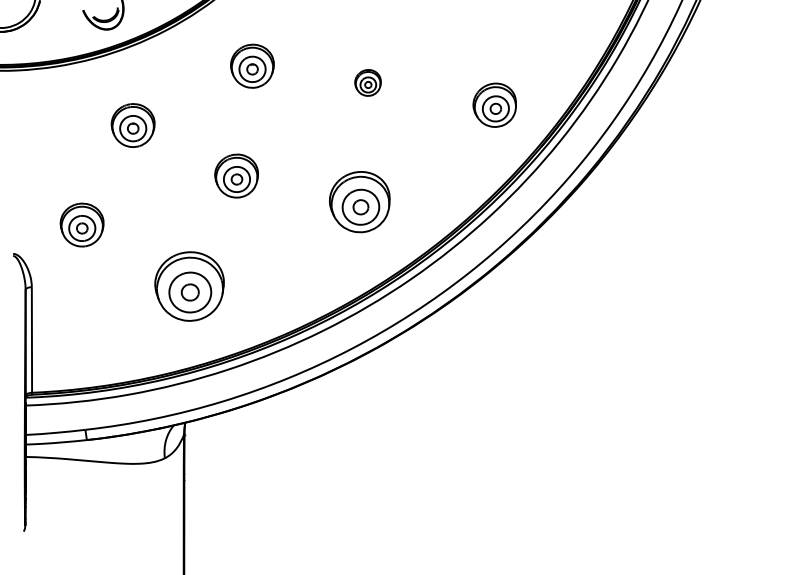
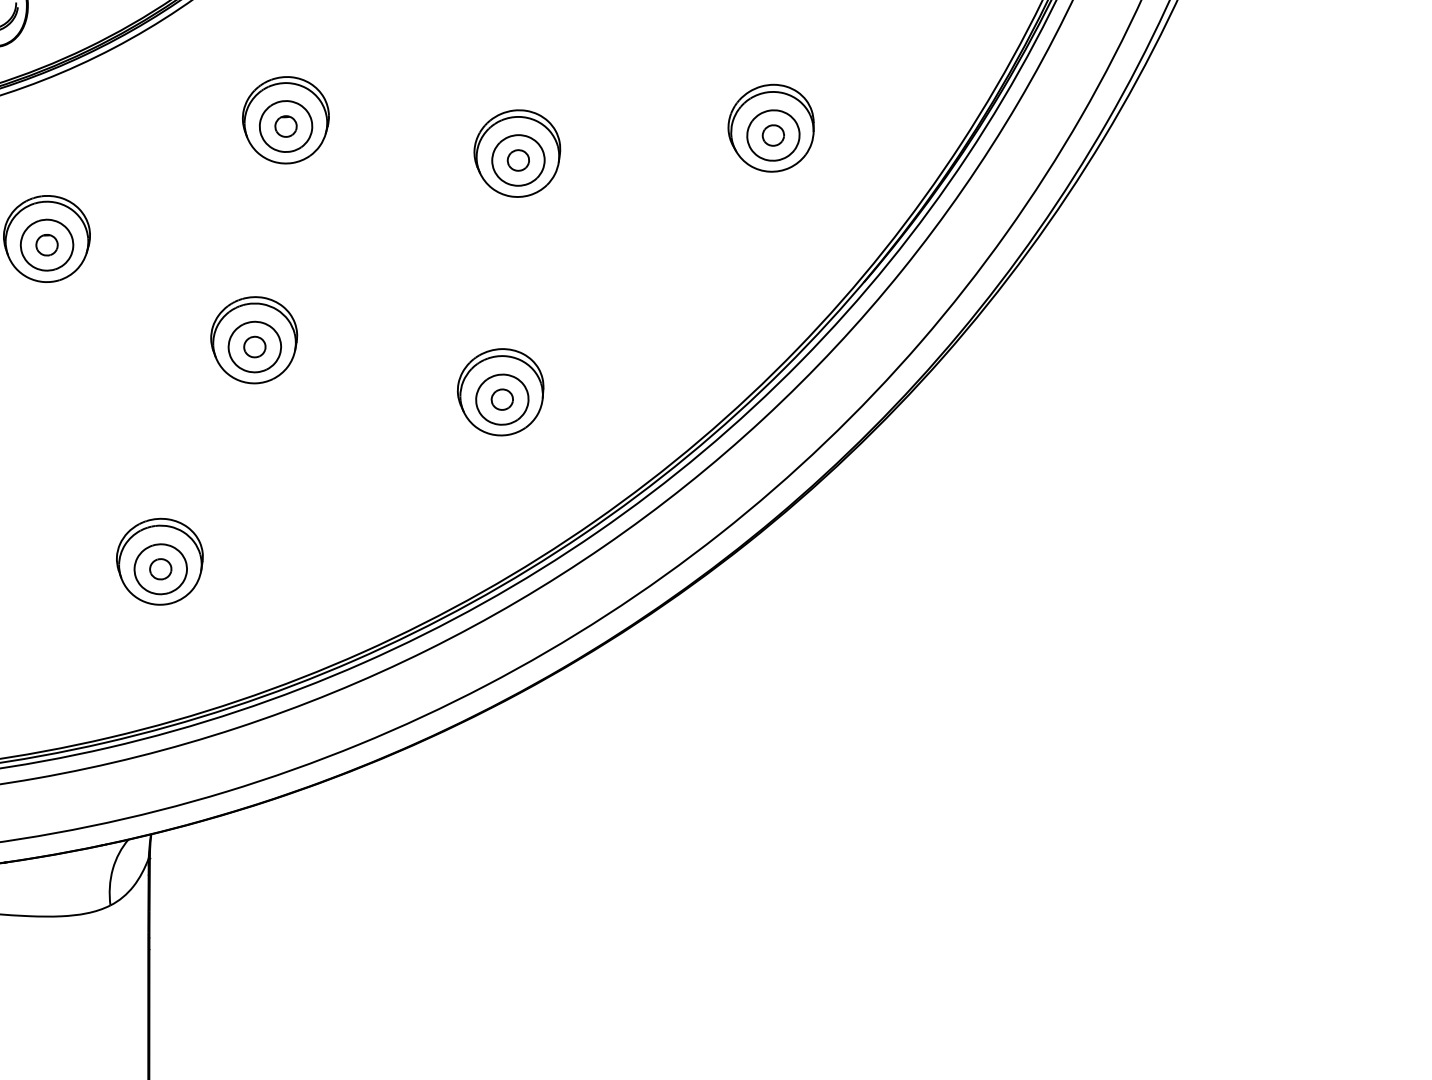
part: (367, 82) -> (516, 152), size x1.67
part: (494, 104) -> (770, 126), moved
part: (359, 201) -> (500, 391), size x0.71
part: (189, 286) -> (159, 561), size x0.62

